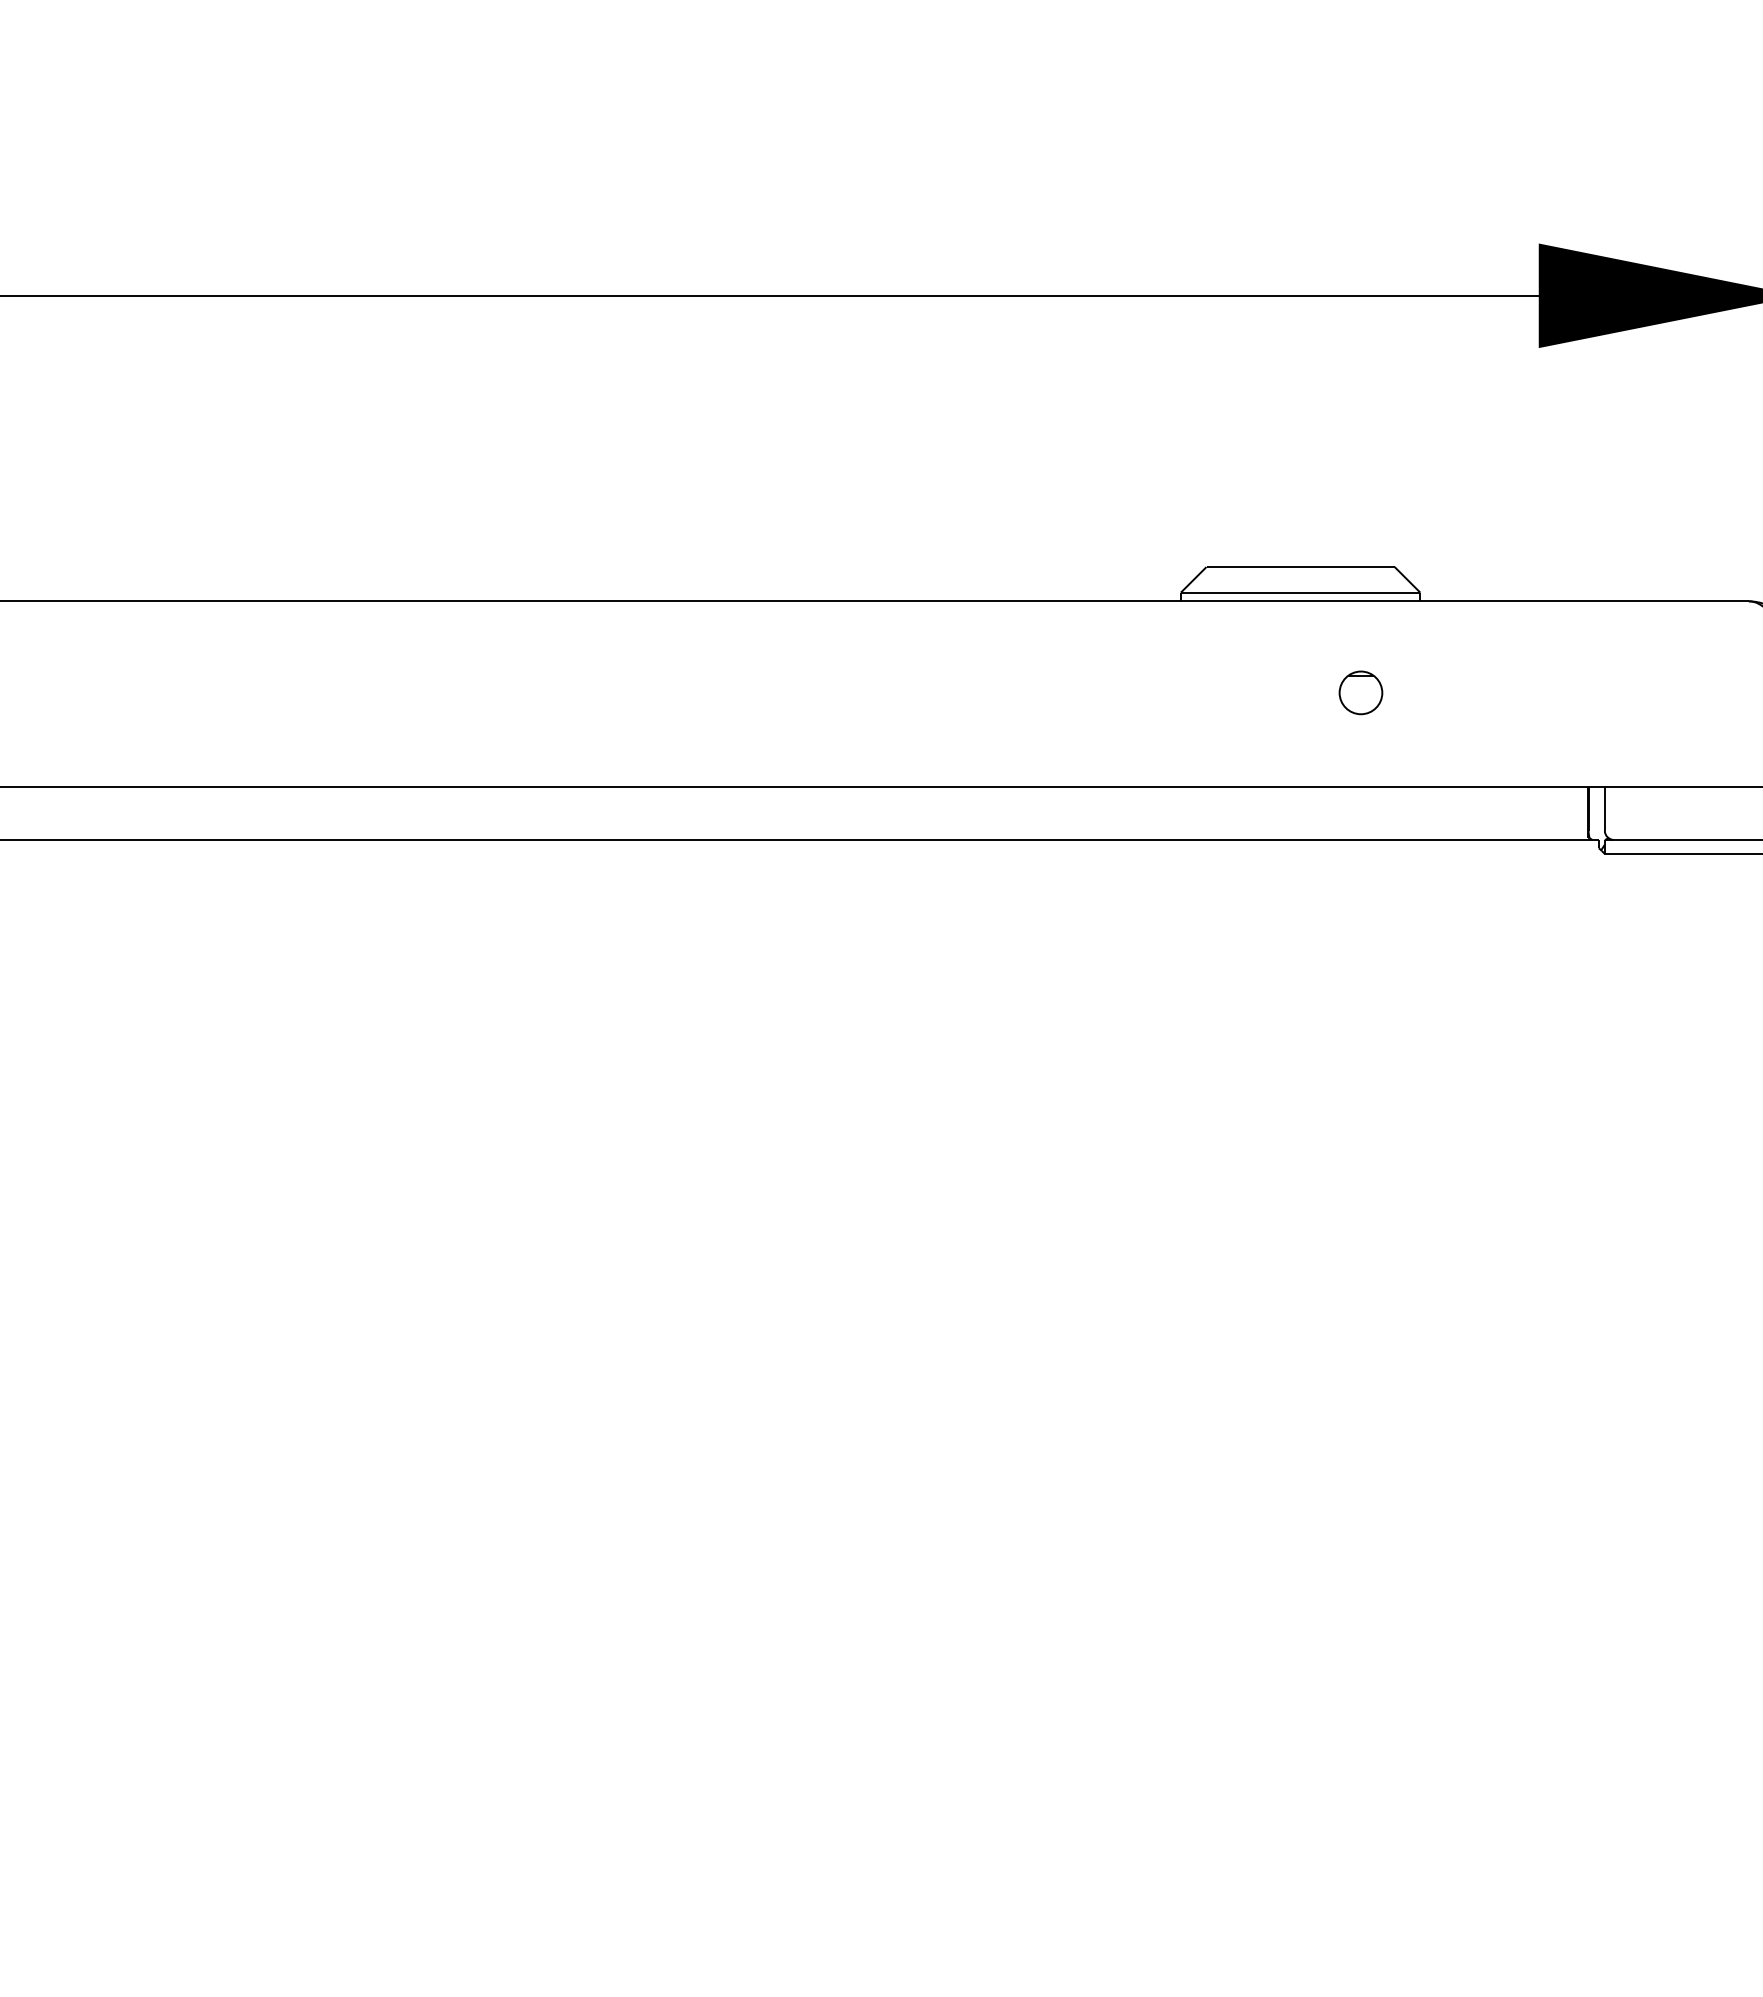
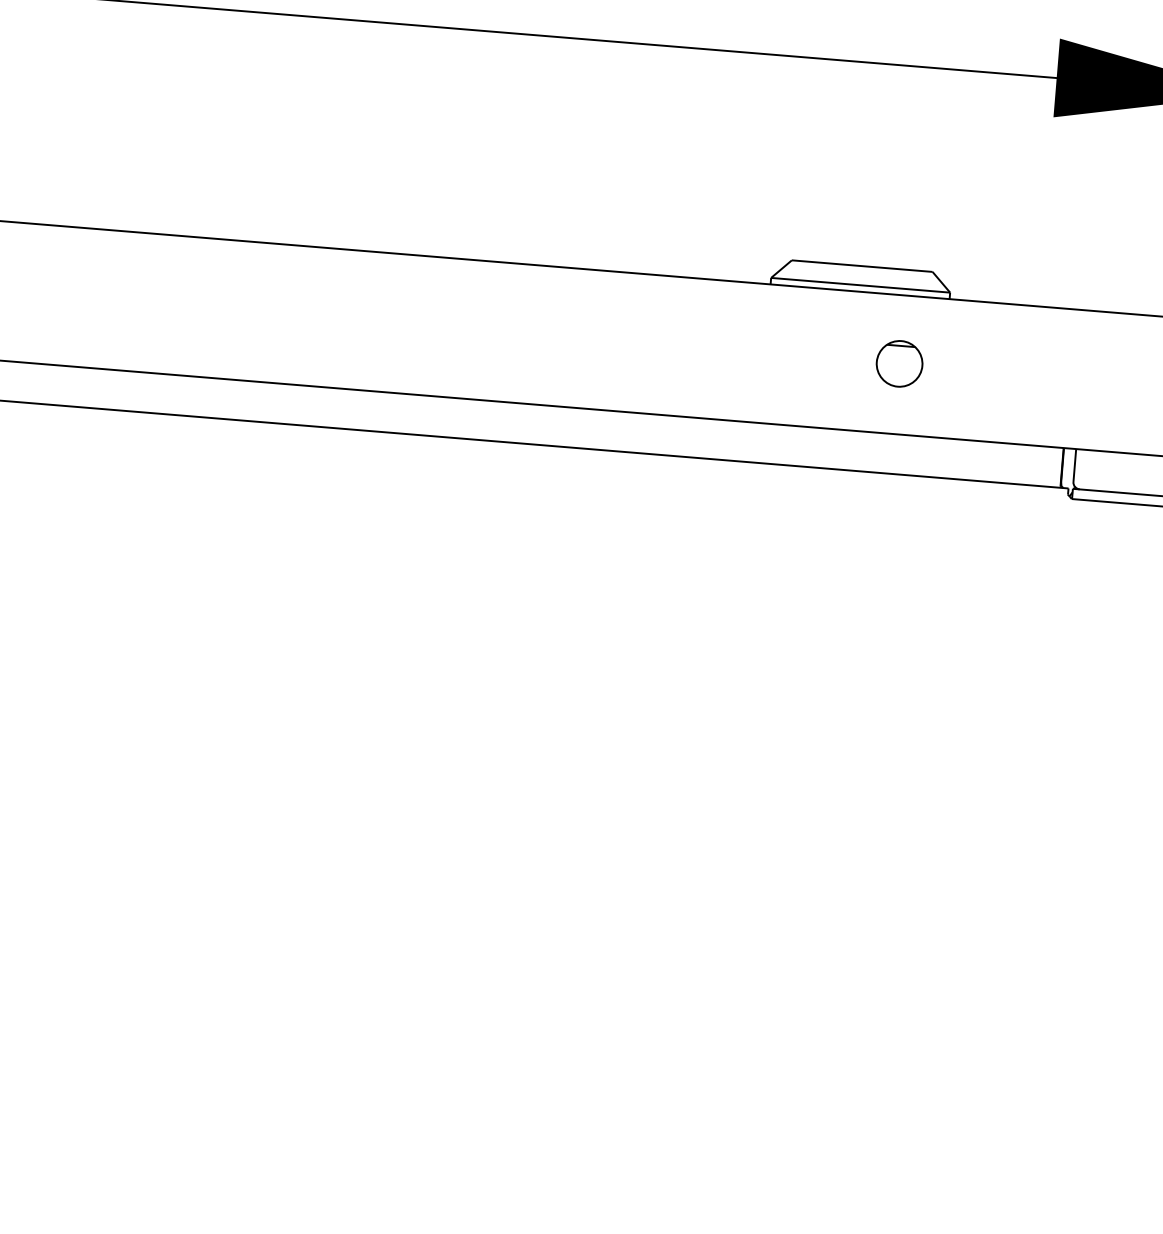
part: (1360, 692) -> (899, 363), size x1.43

